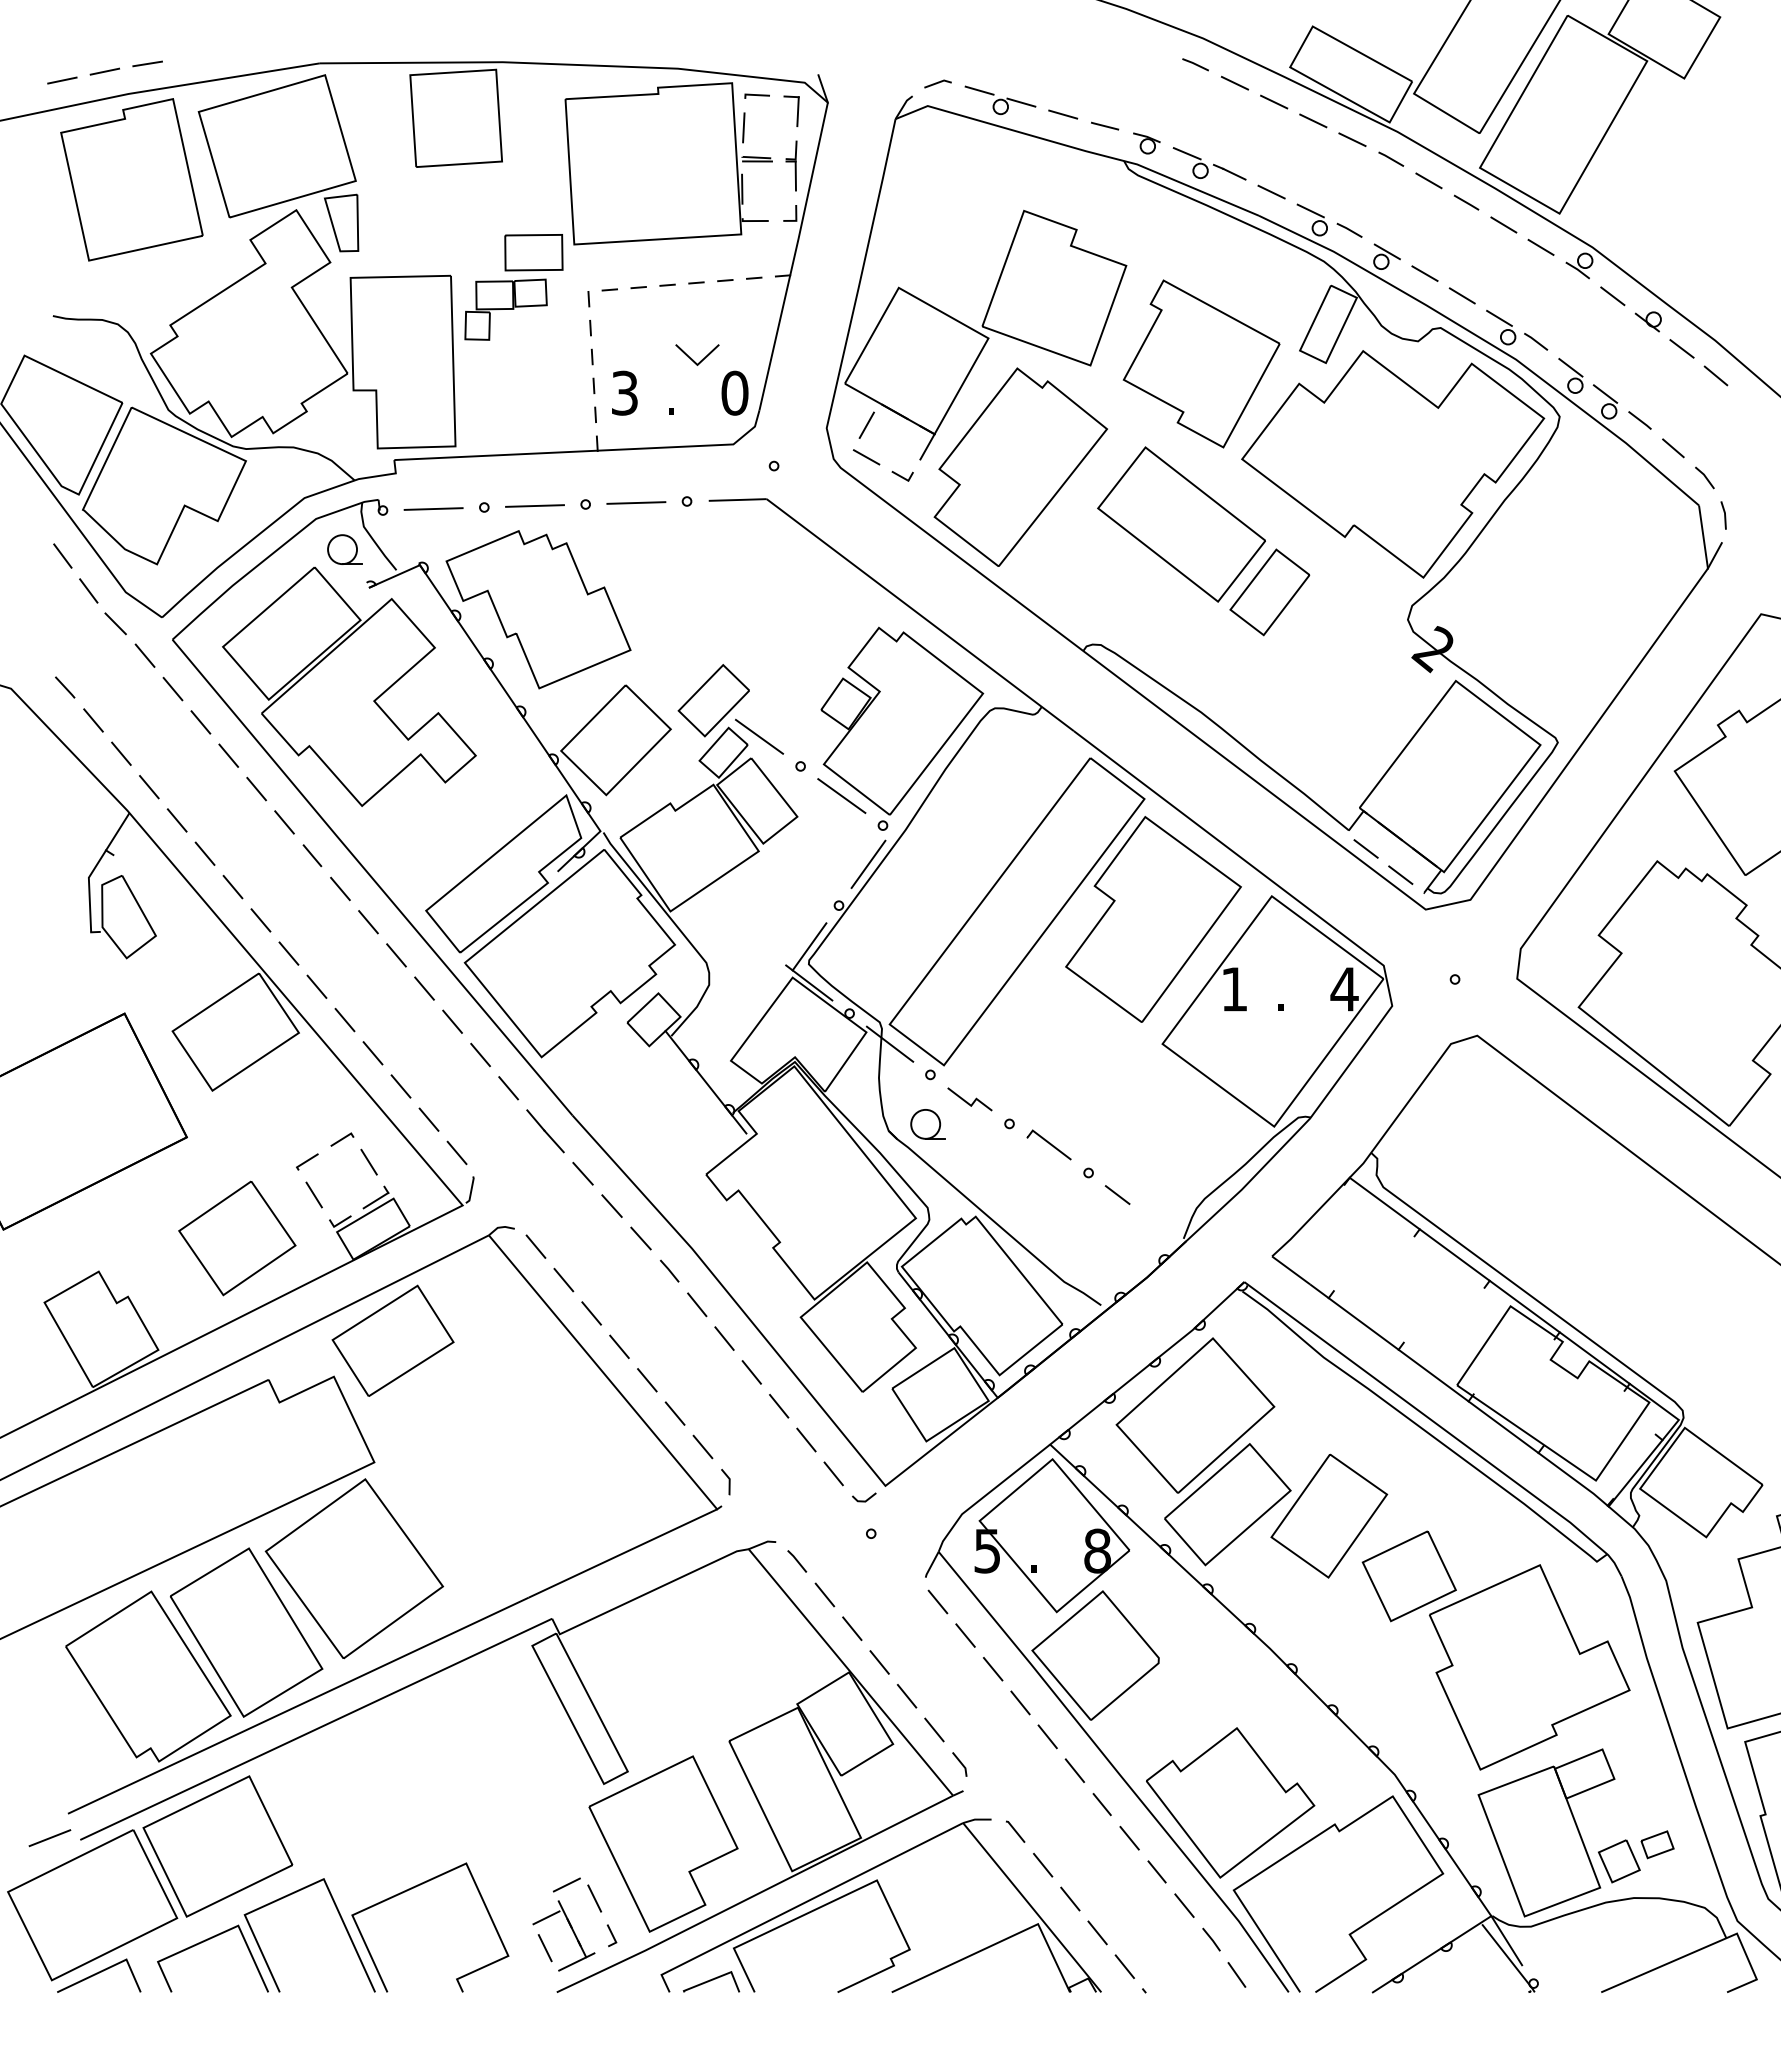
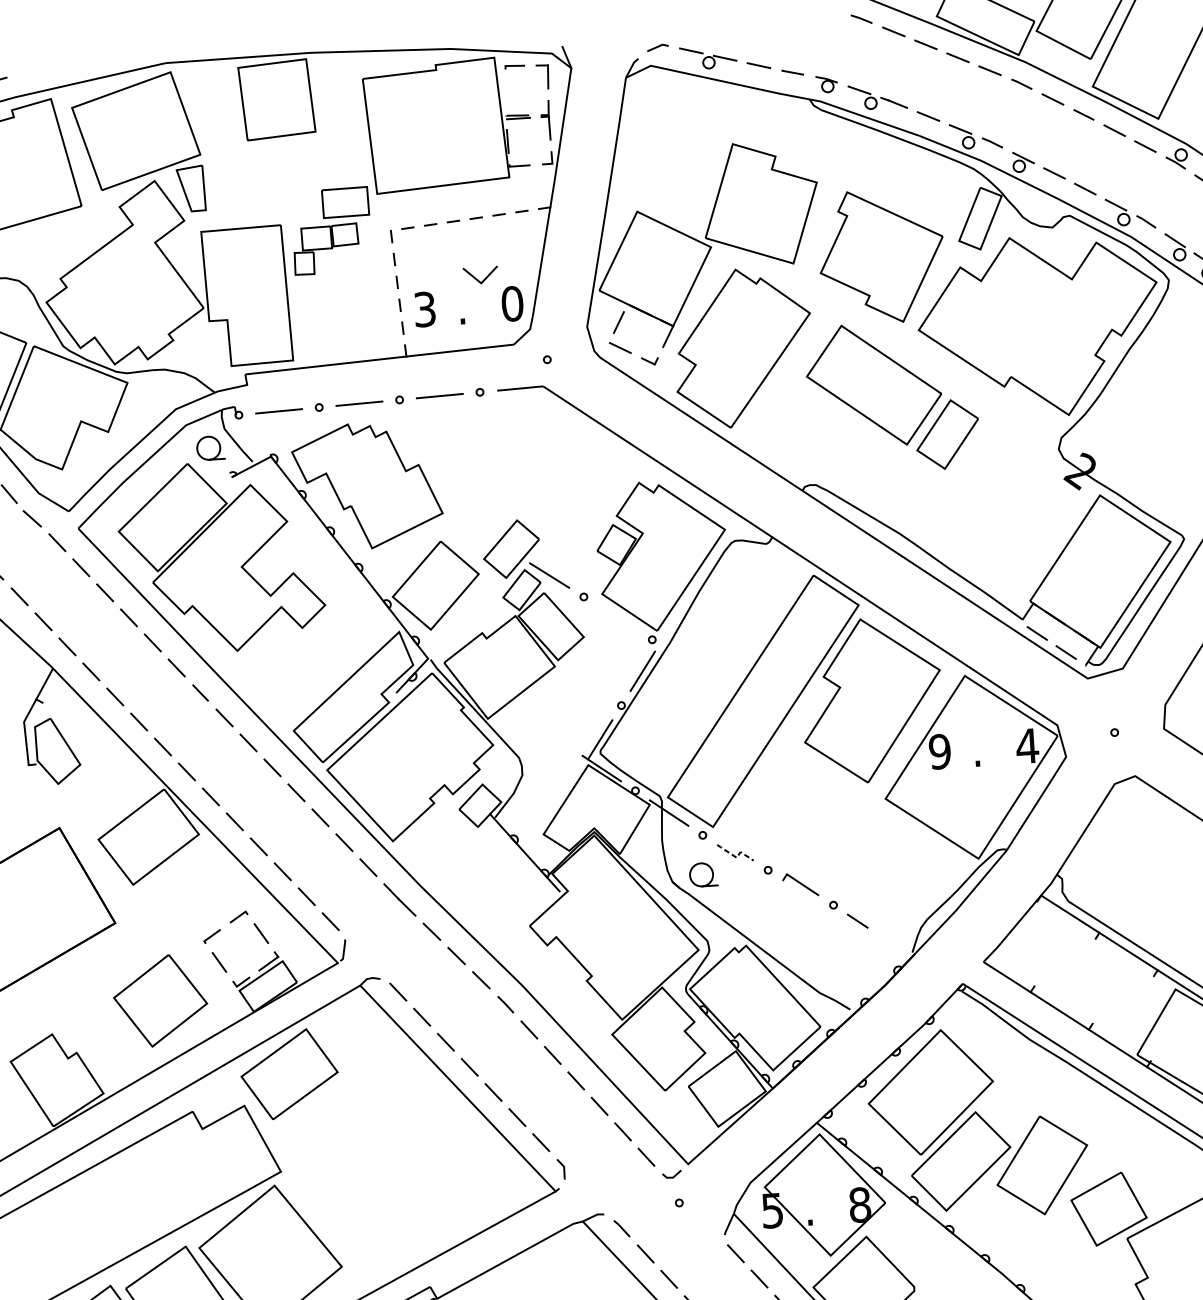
line: (147, 63) -> (28, 72), removed
line: (743, 127) -> (505, 92), removed
line: (841, 795) -> (617, 617), removed
text: (1234, 989) -> (939, 751), 1 -> 9
line: (971, 1105) -> (737, 857), solid -> dashed

